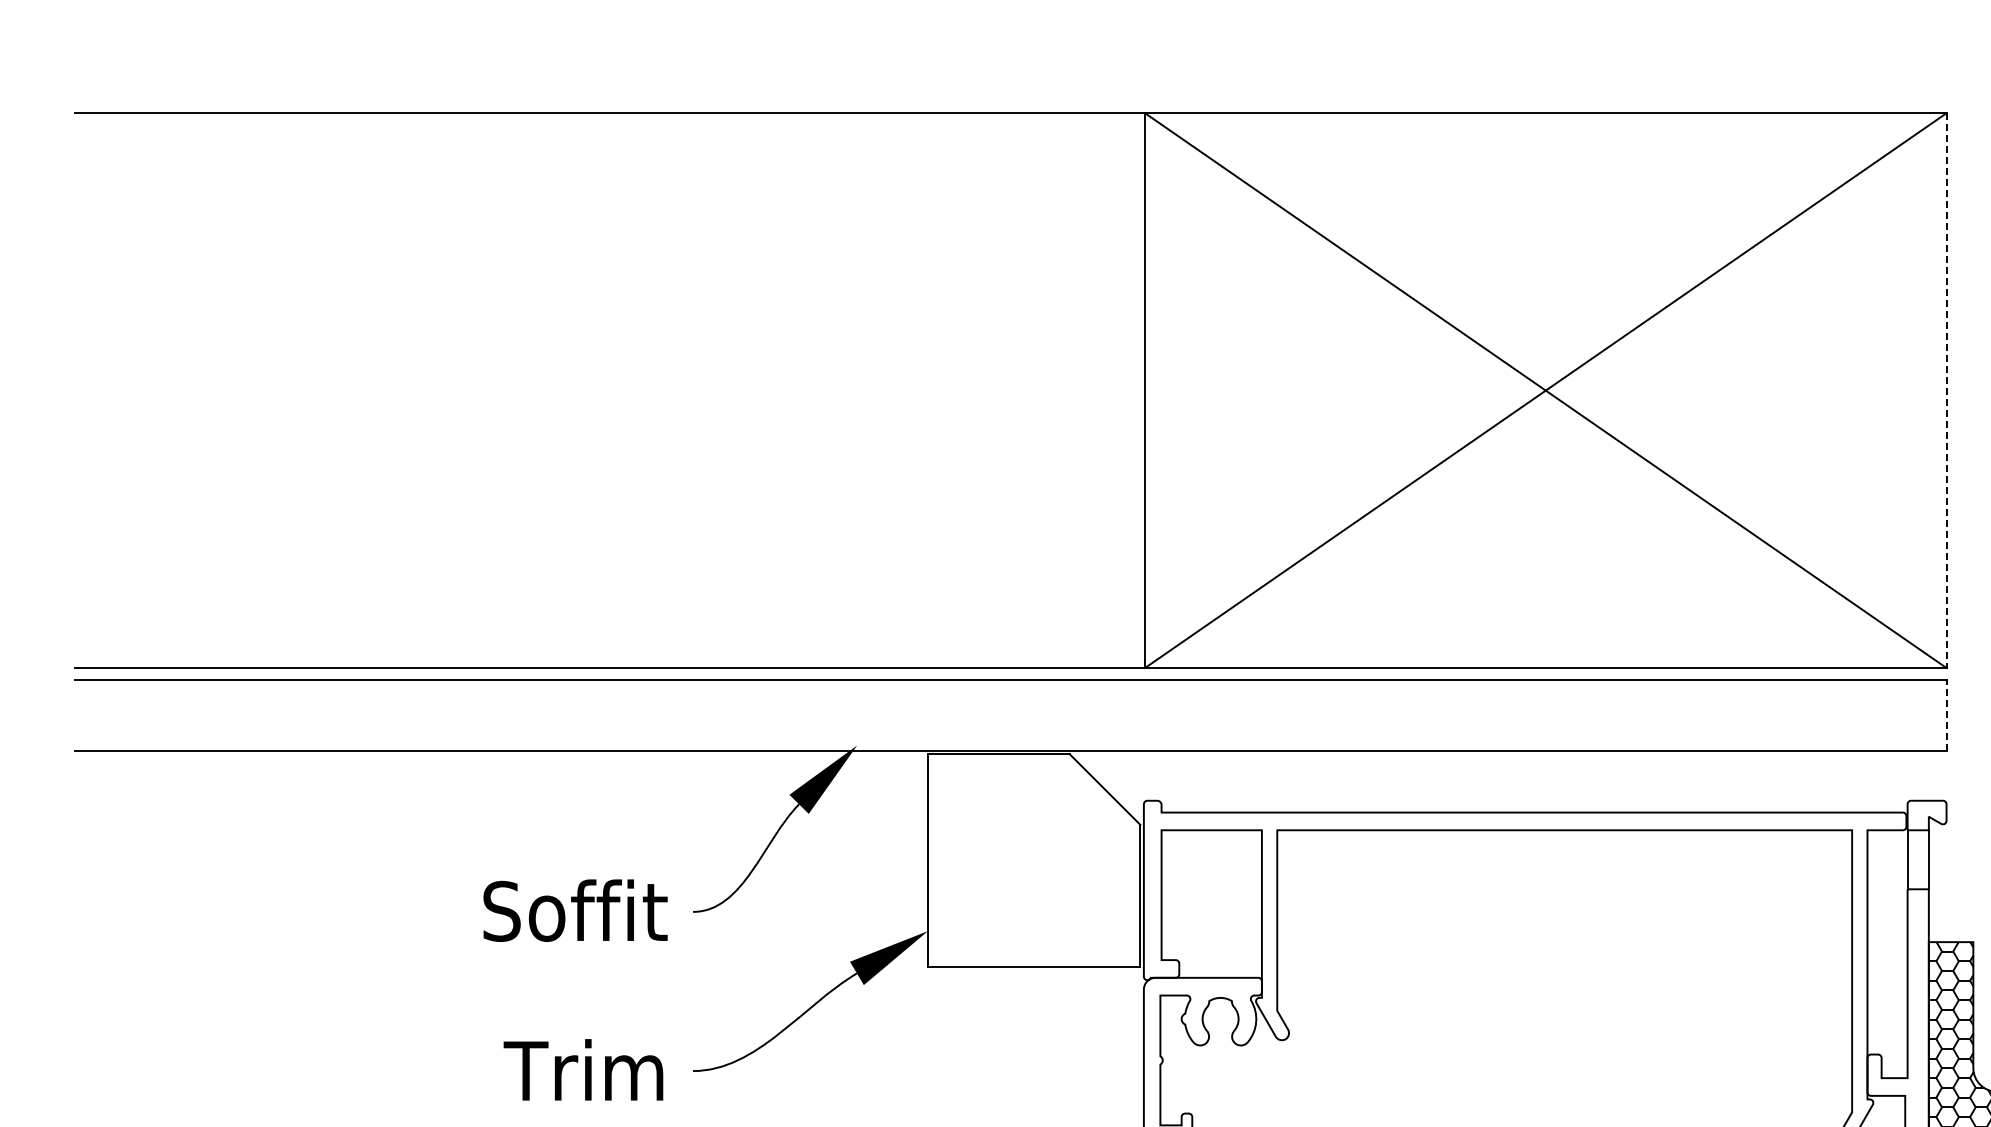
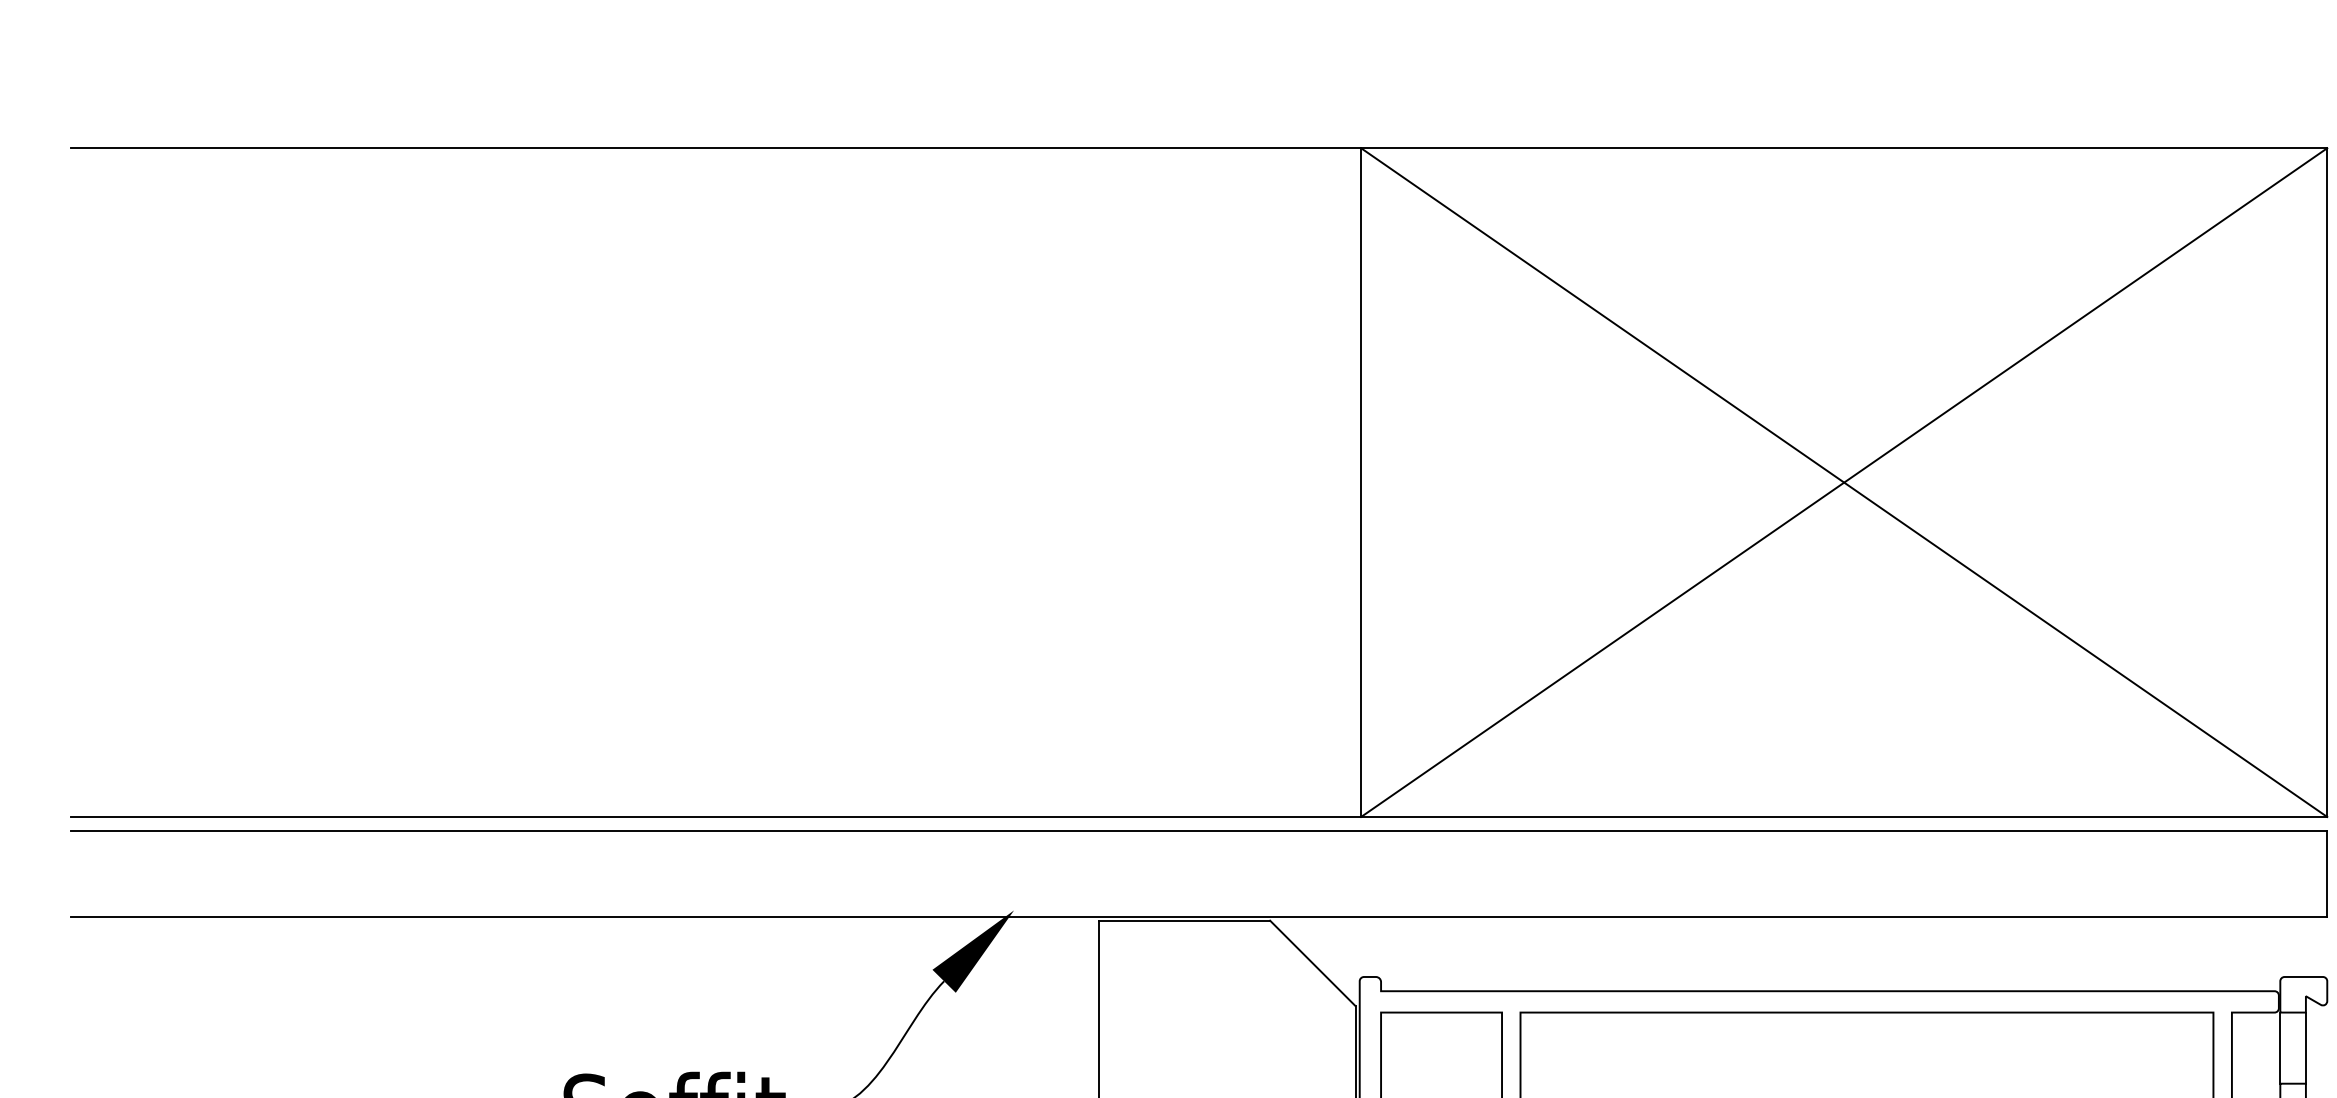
line: (1946, 391) -> (2327, 483), dashed -> solid
line: (1946, 714) -> (2327, 873), dashed -> solid

